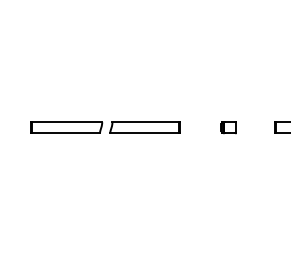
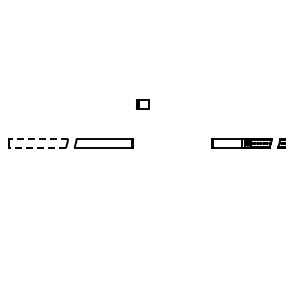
line: (66, 121) -> (38, 138), solid -> dashed
part: (228, 127) -> (142, 104), moved
line: (65, 133) -> (37, 148), solid -> dashed

